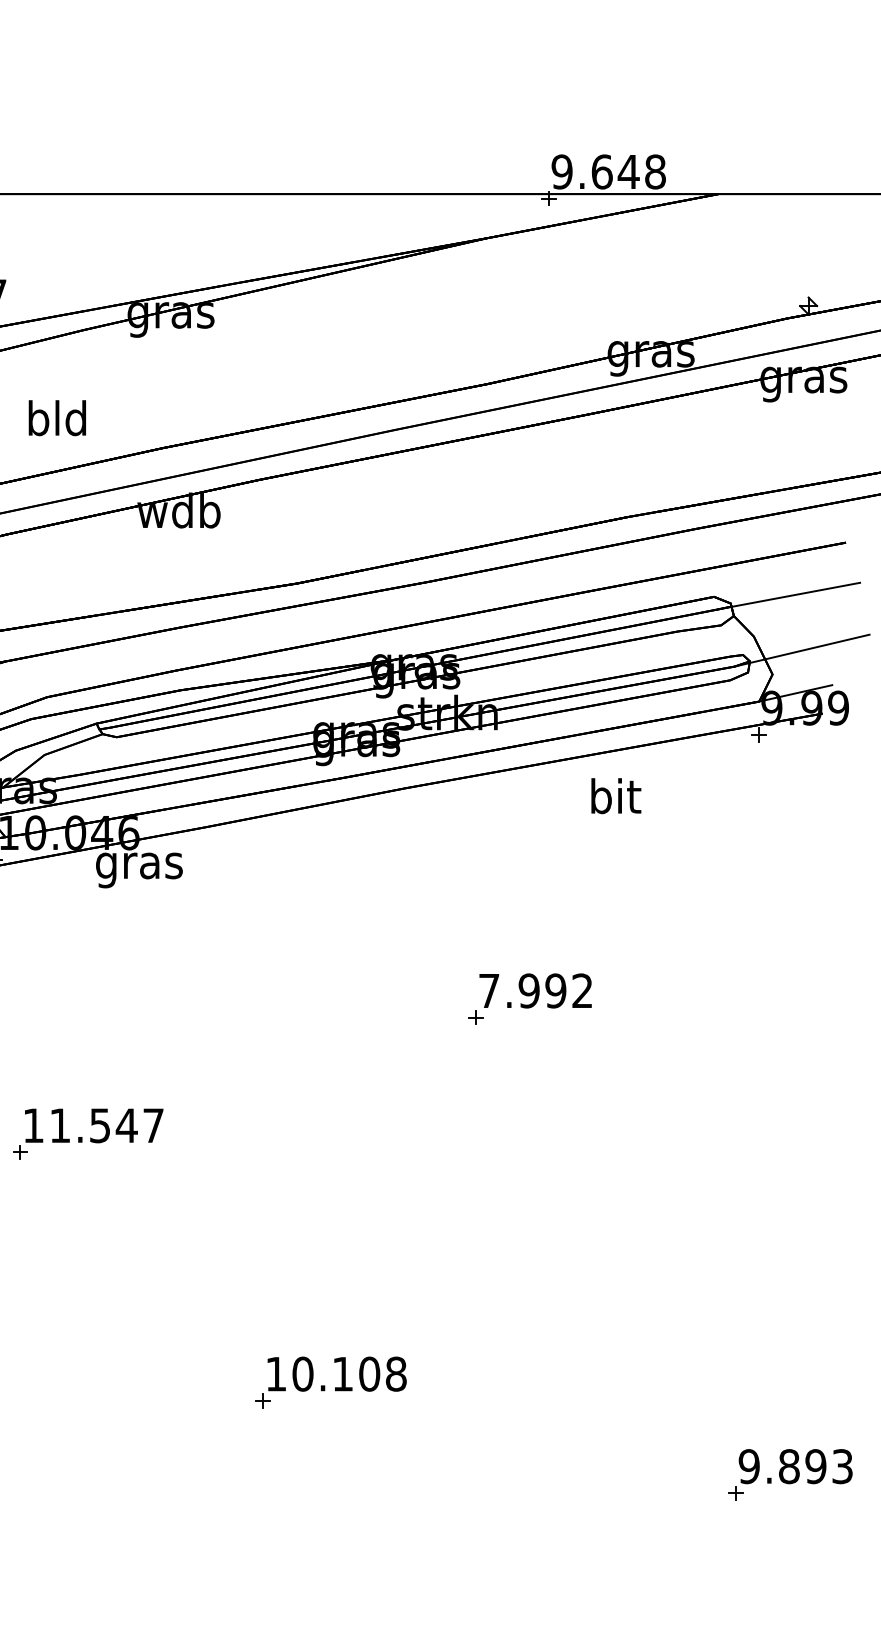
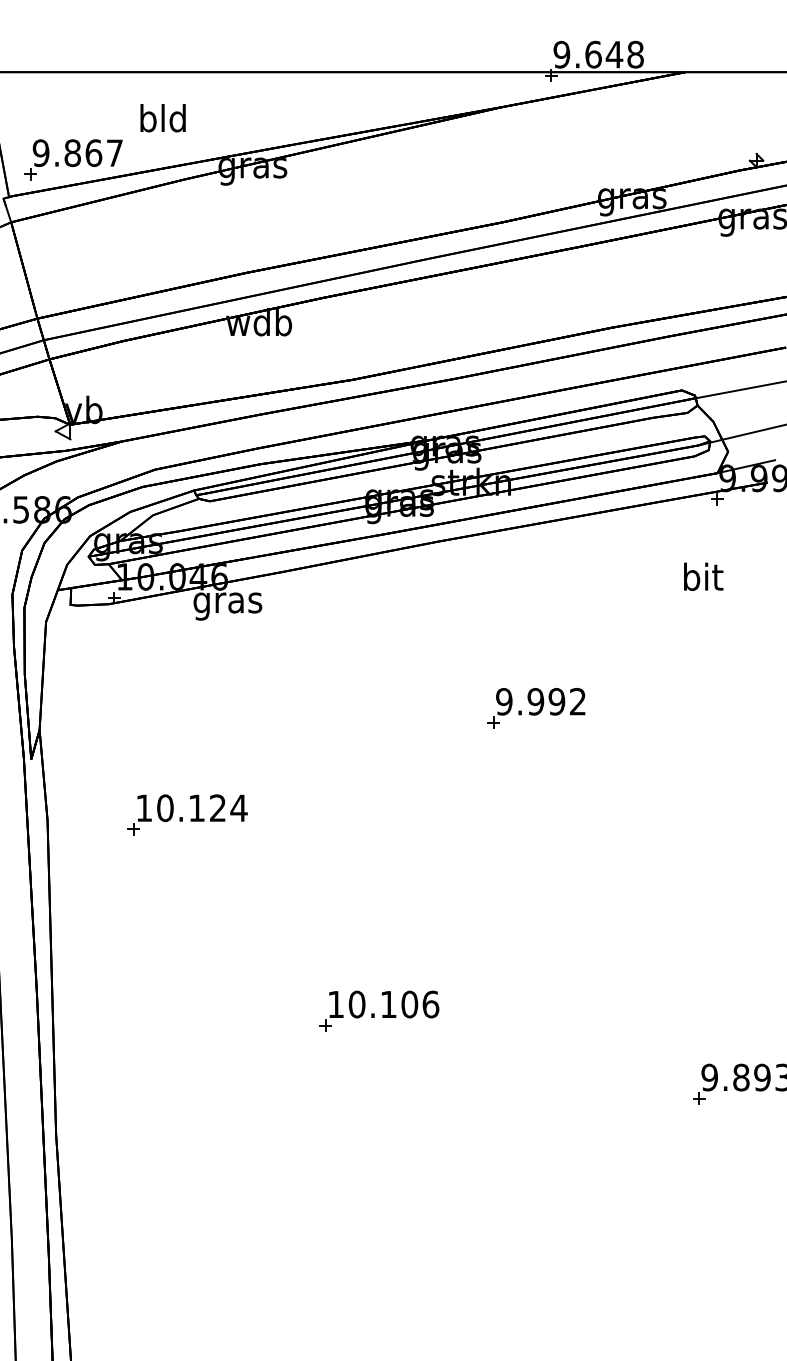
text: (56, 418) -> (162, 118), moved
text: (616, 795) -> (703, 576), moved
text: (489, 990) -> (504, 701), 7.992 -> 9.992
text: (107, 1126) -> (202, 808), 11.547 -> 10.124
text: (395, 1374) -> (430, 1004), 10.108 -> 10.106

